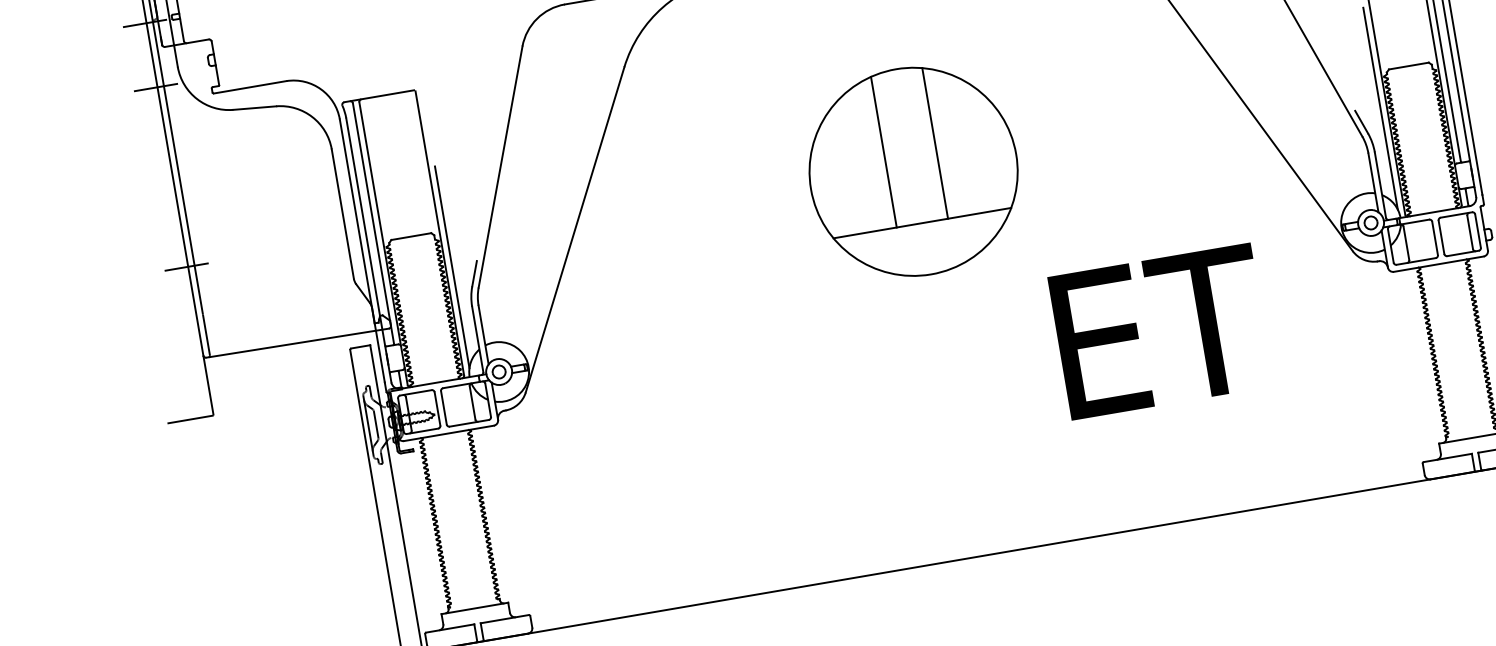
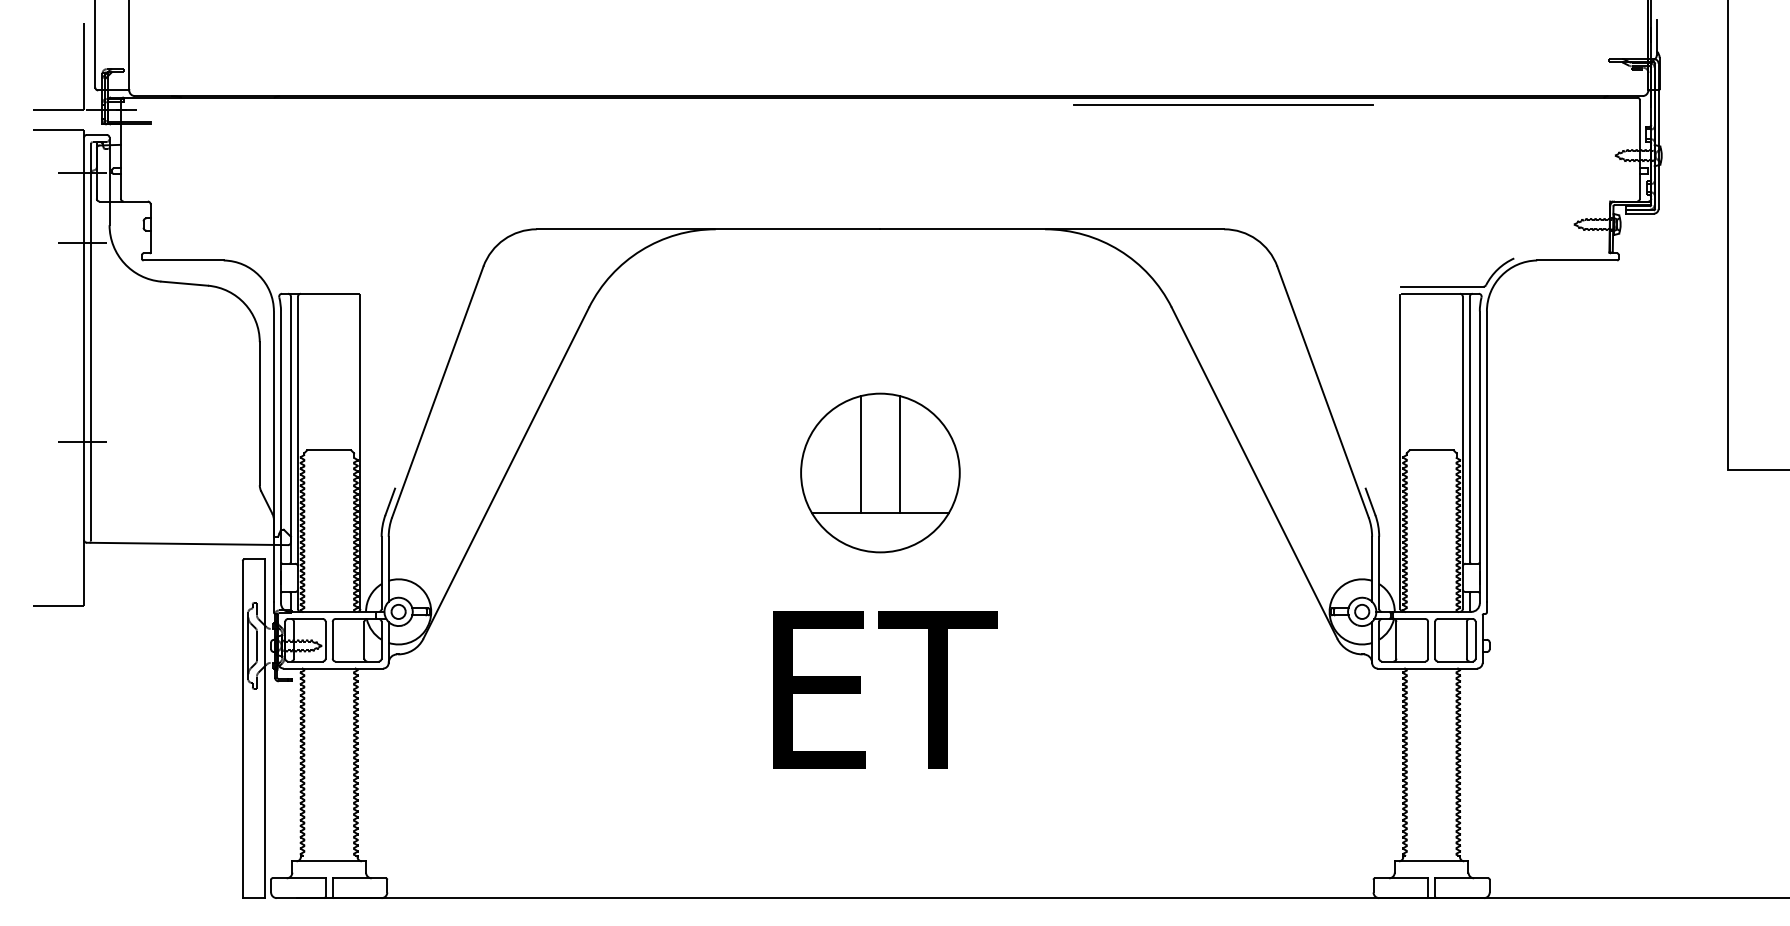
line: (1380, 108) -> (1393, 490), removed
part: (913, 171) -> (880, 472), size x0.7
line: (452, 266) -> (367, 490), removed
text: (1160, 331) -> (885, 689), moved

